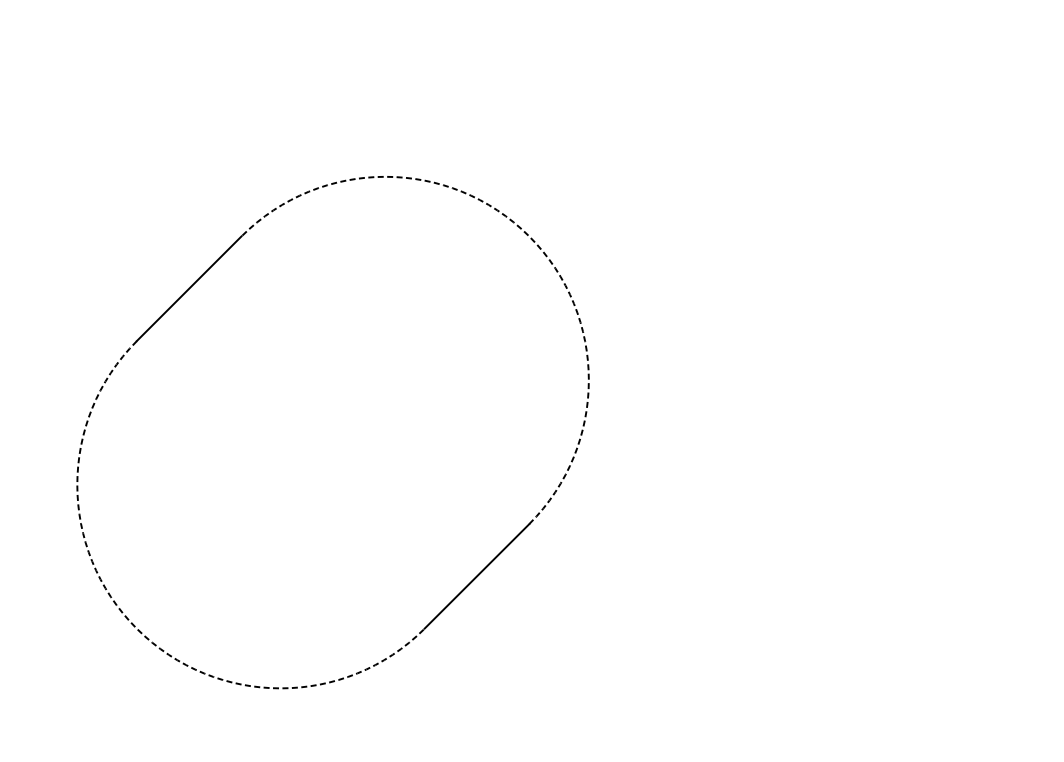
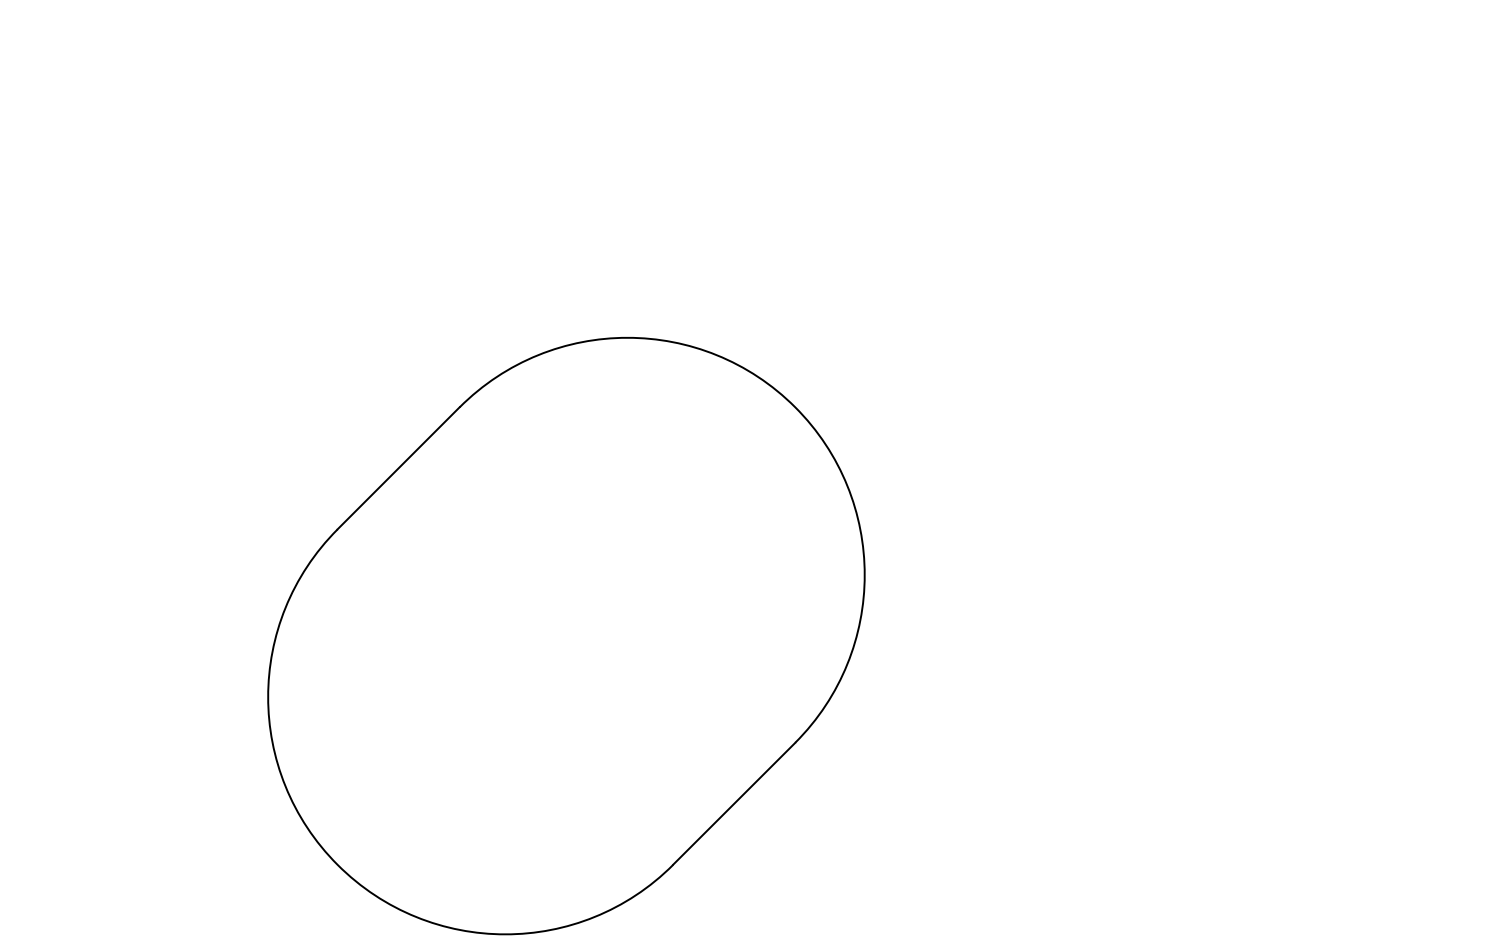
arc: (529, 236) -> (795, 407), dashed -> solid
arc: (136, 628) -> (337, 864), dashed -> solid

